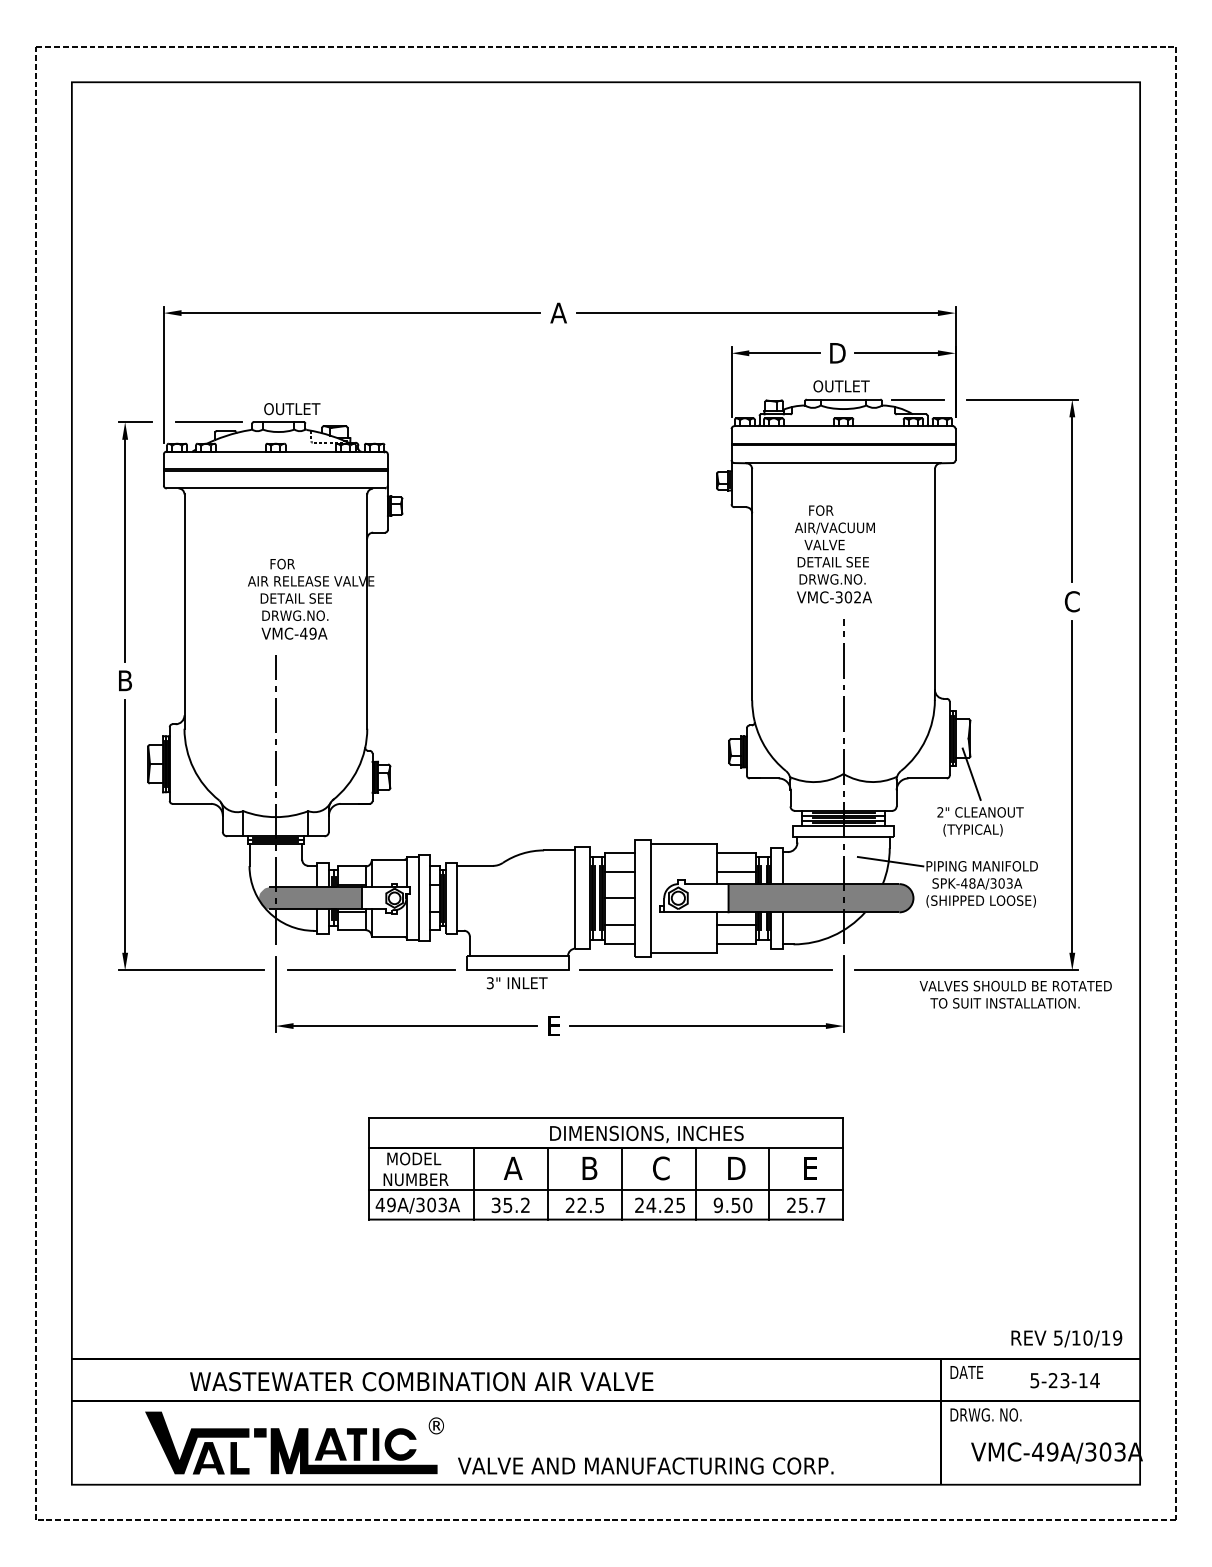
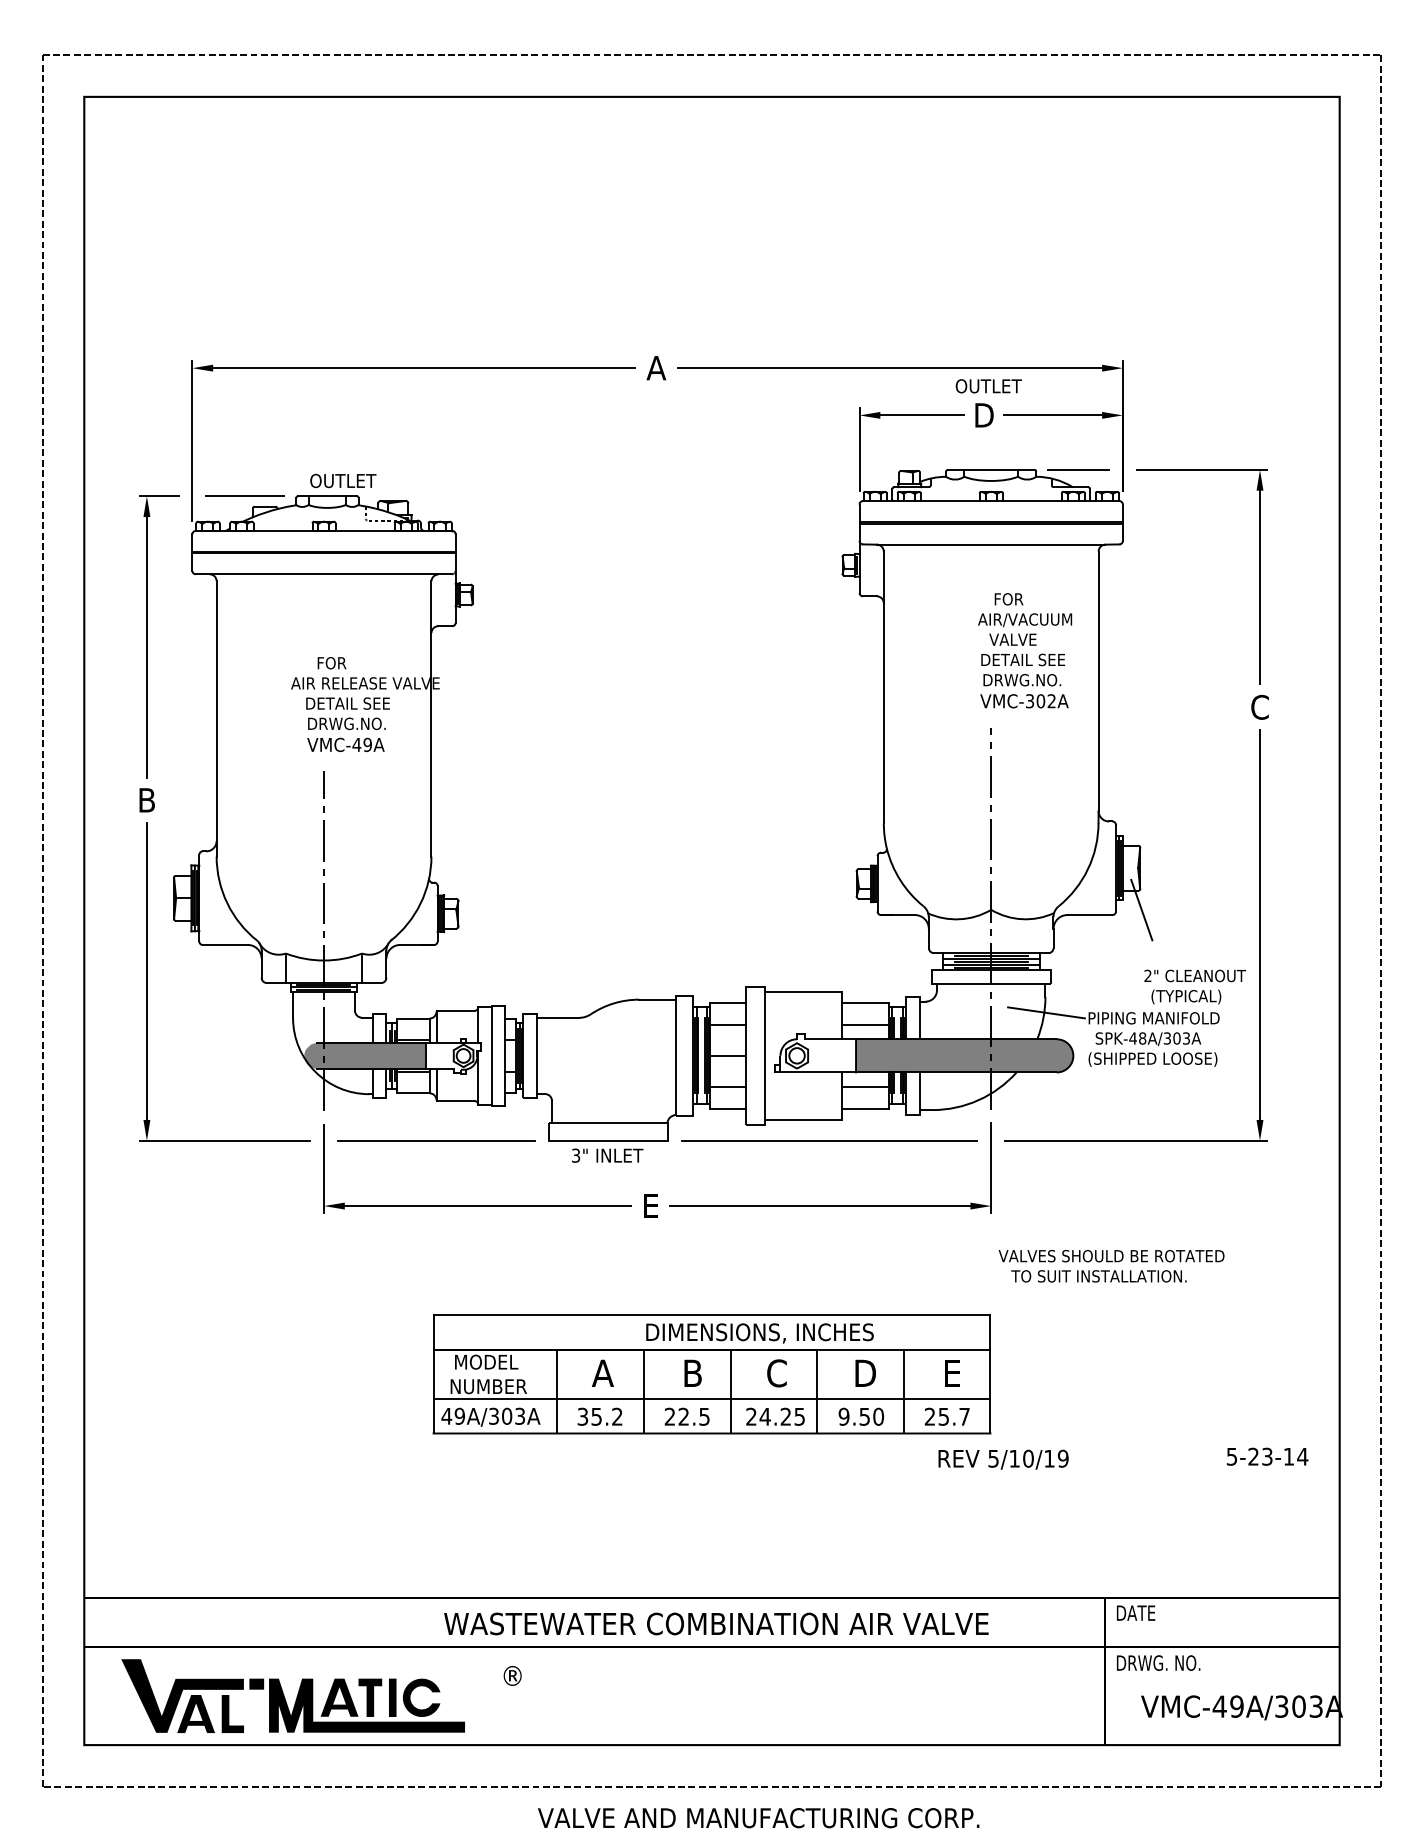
text: (841, 386) -> (988, 386), moved
text: (835, 554) -> (1025, 650), moved
text: (979, 821) -> (1194, 986), moved
text: (1015, 994) -> (1111, 1266), moved
text: (1066, 1338) -> (1003, 1459), moved
text: (1065, 1380) -> (1267, 1456), moved
text: (421, 1381) -> (716, 1623), moved
part: (290, 1442) -> (292, 1695), moved
text: (645, 1466) -> (758, 1818), moved

